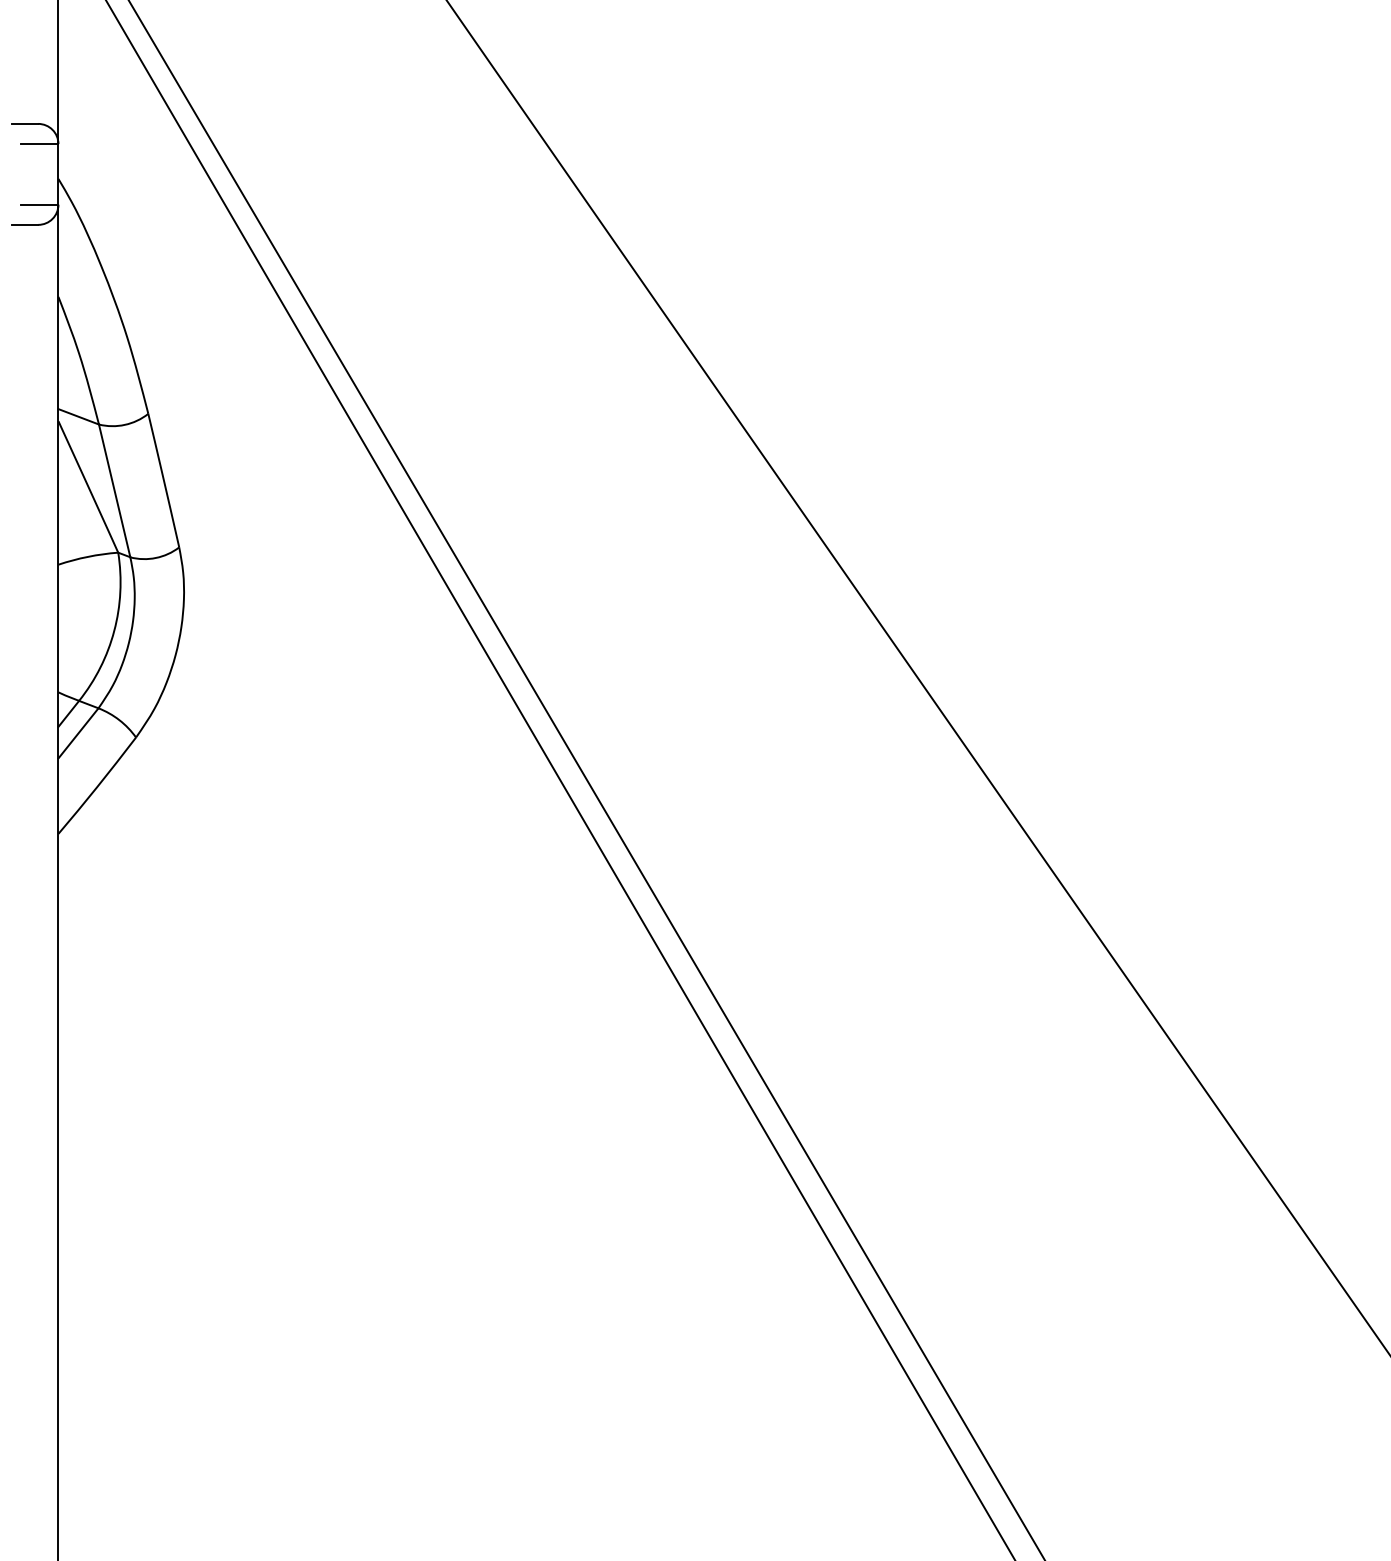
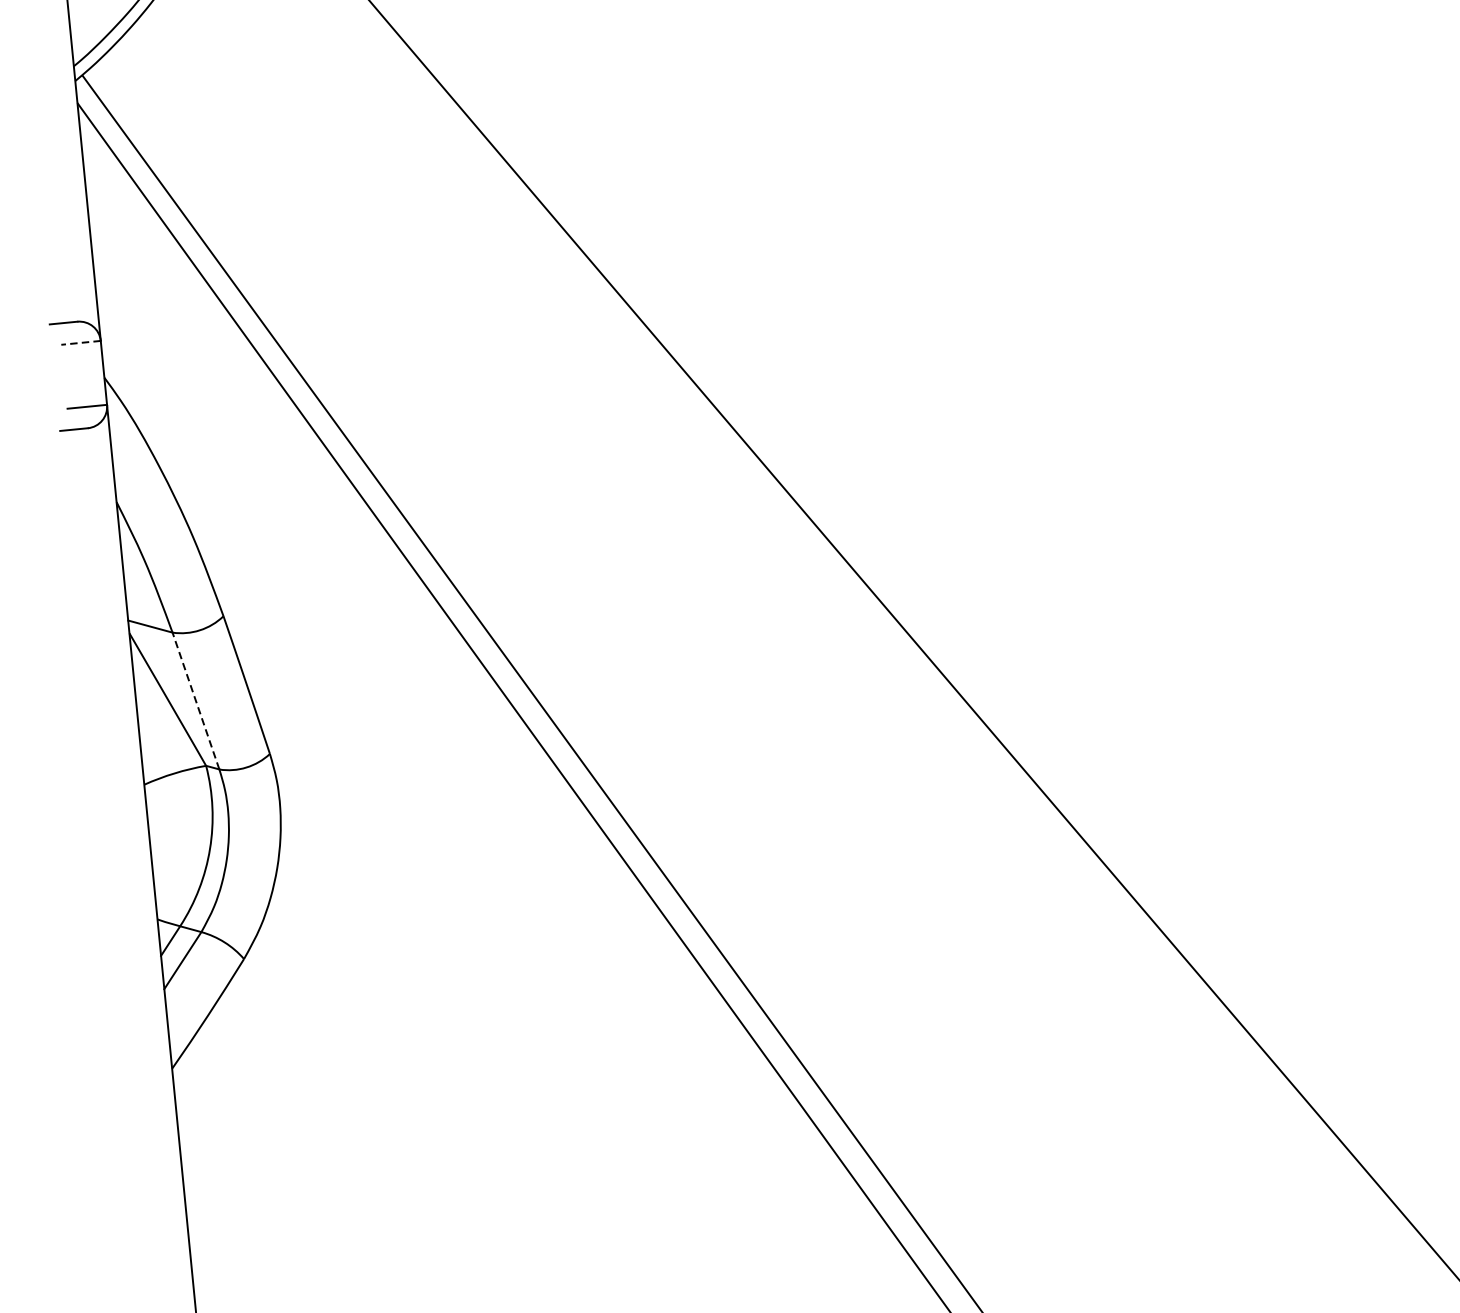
line: (39, 144) -> (80, 343), solid -> dashed
line: (114, 490) -> (195, 700), solid -> dashed

